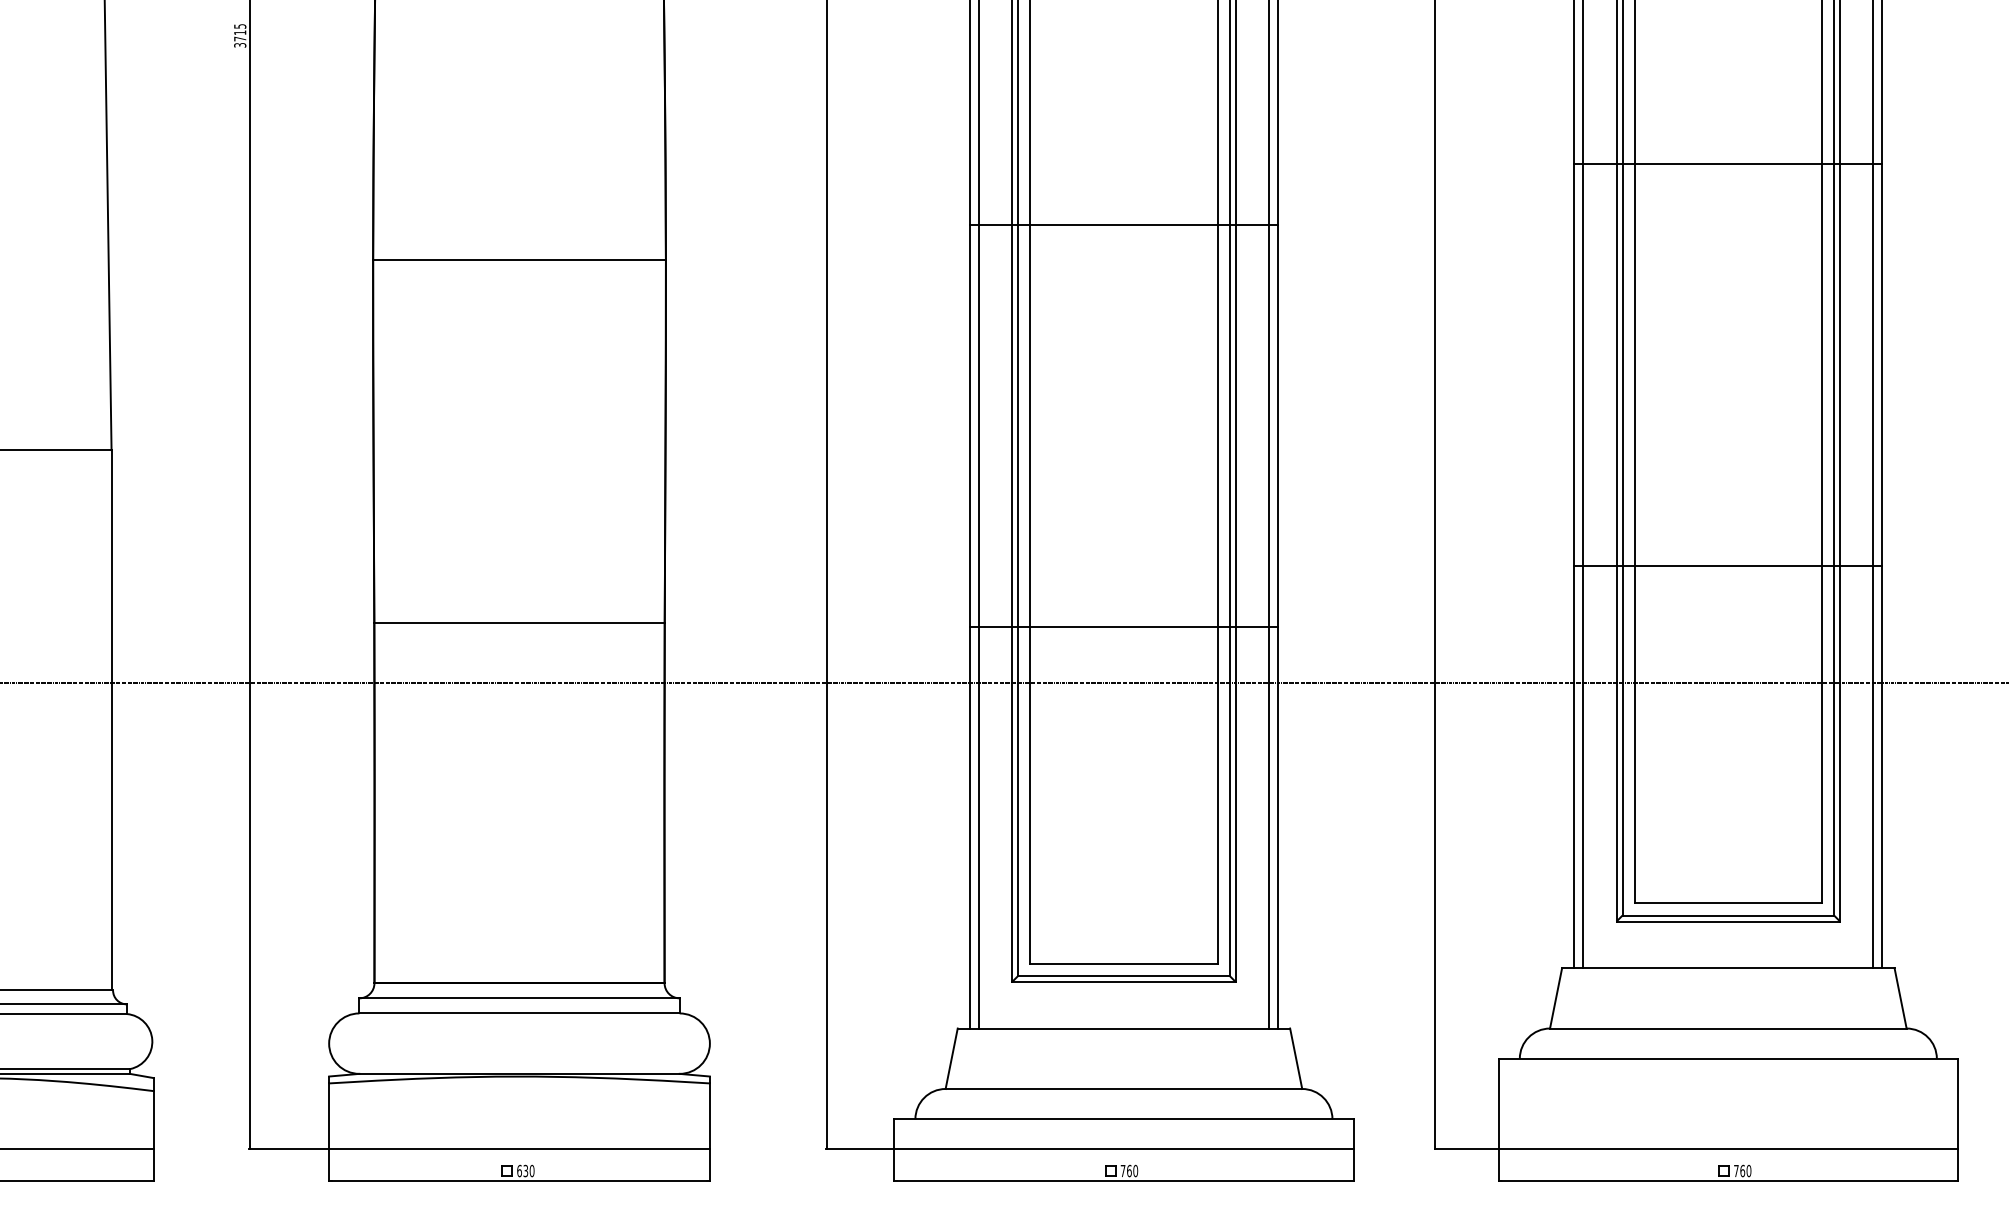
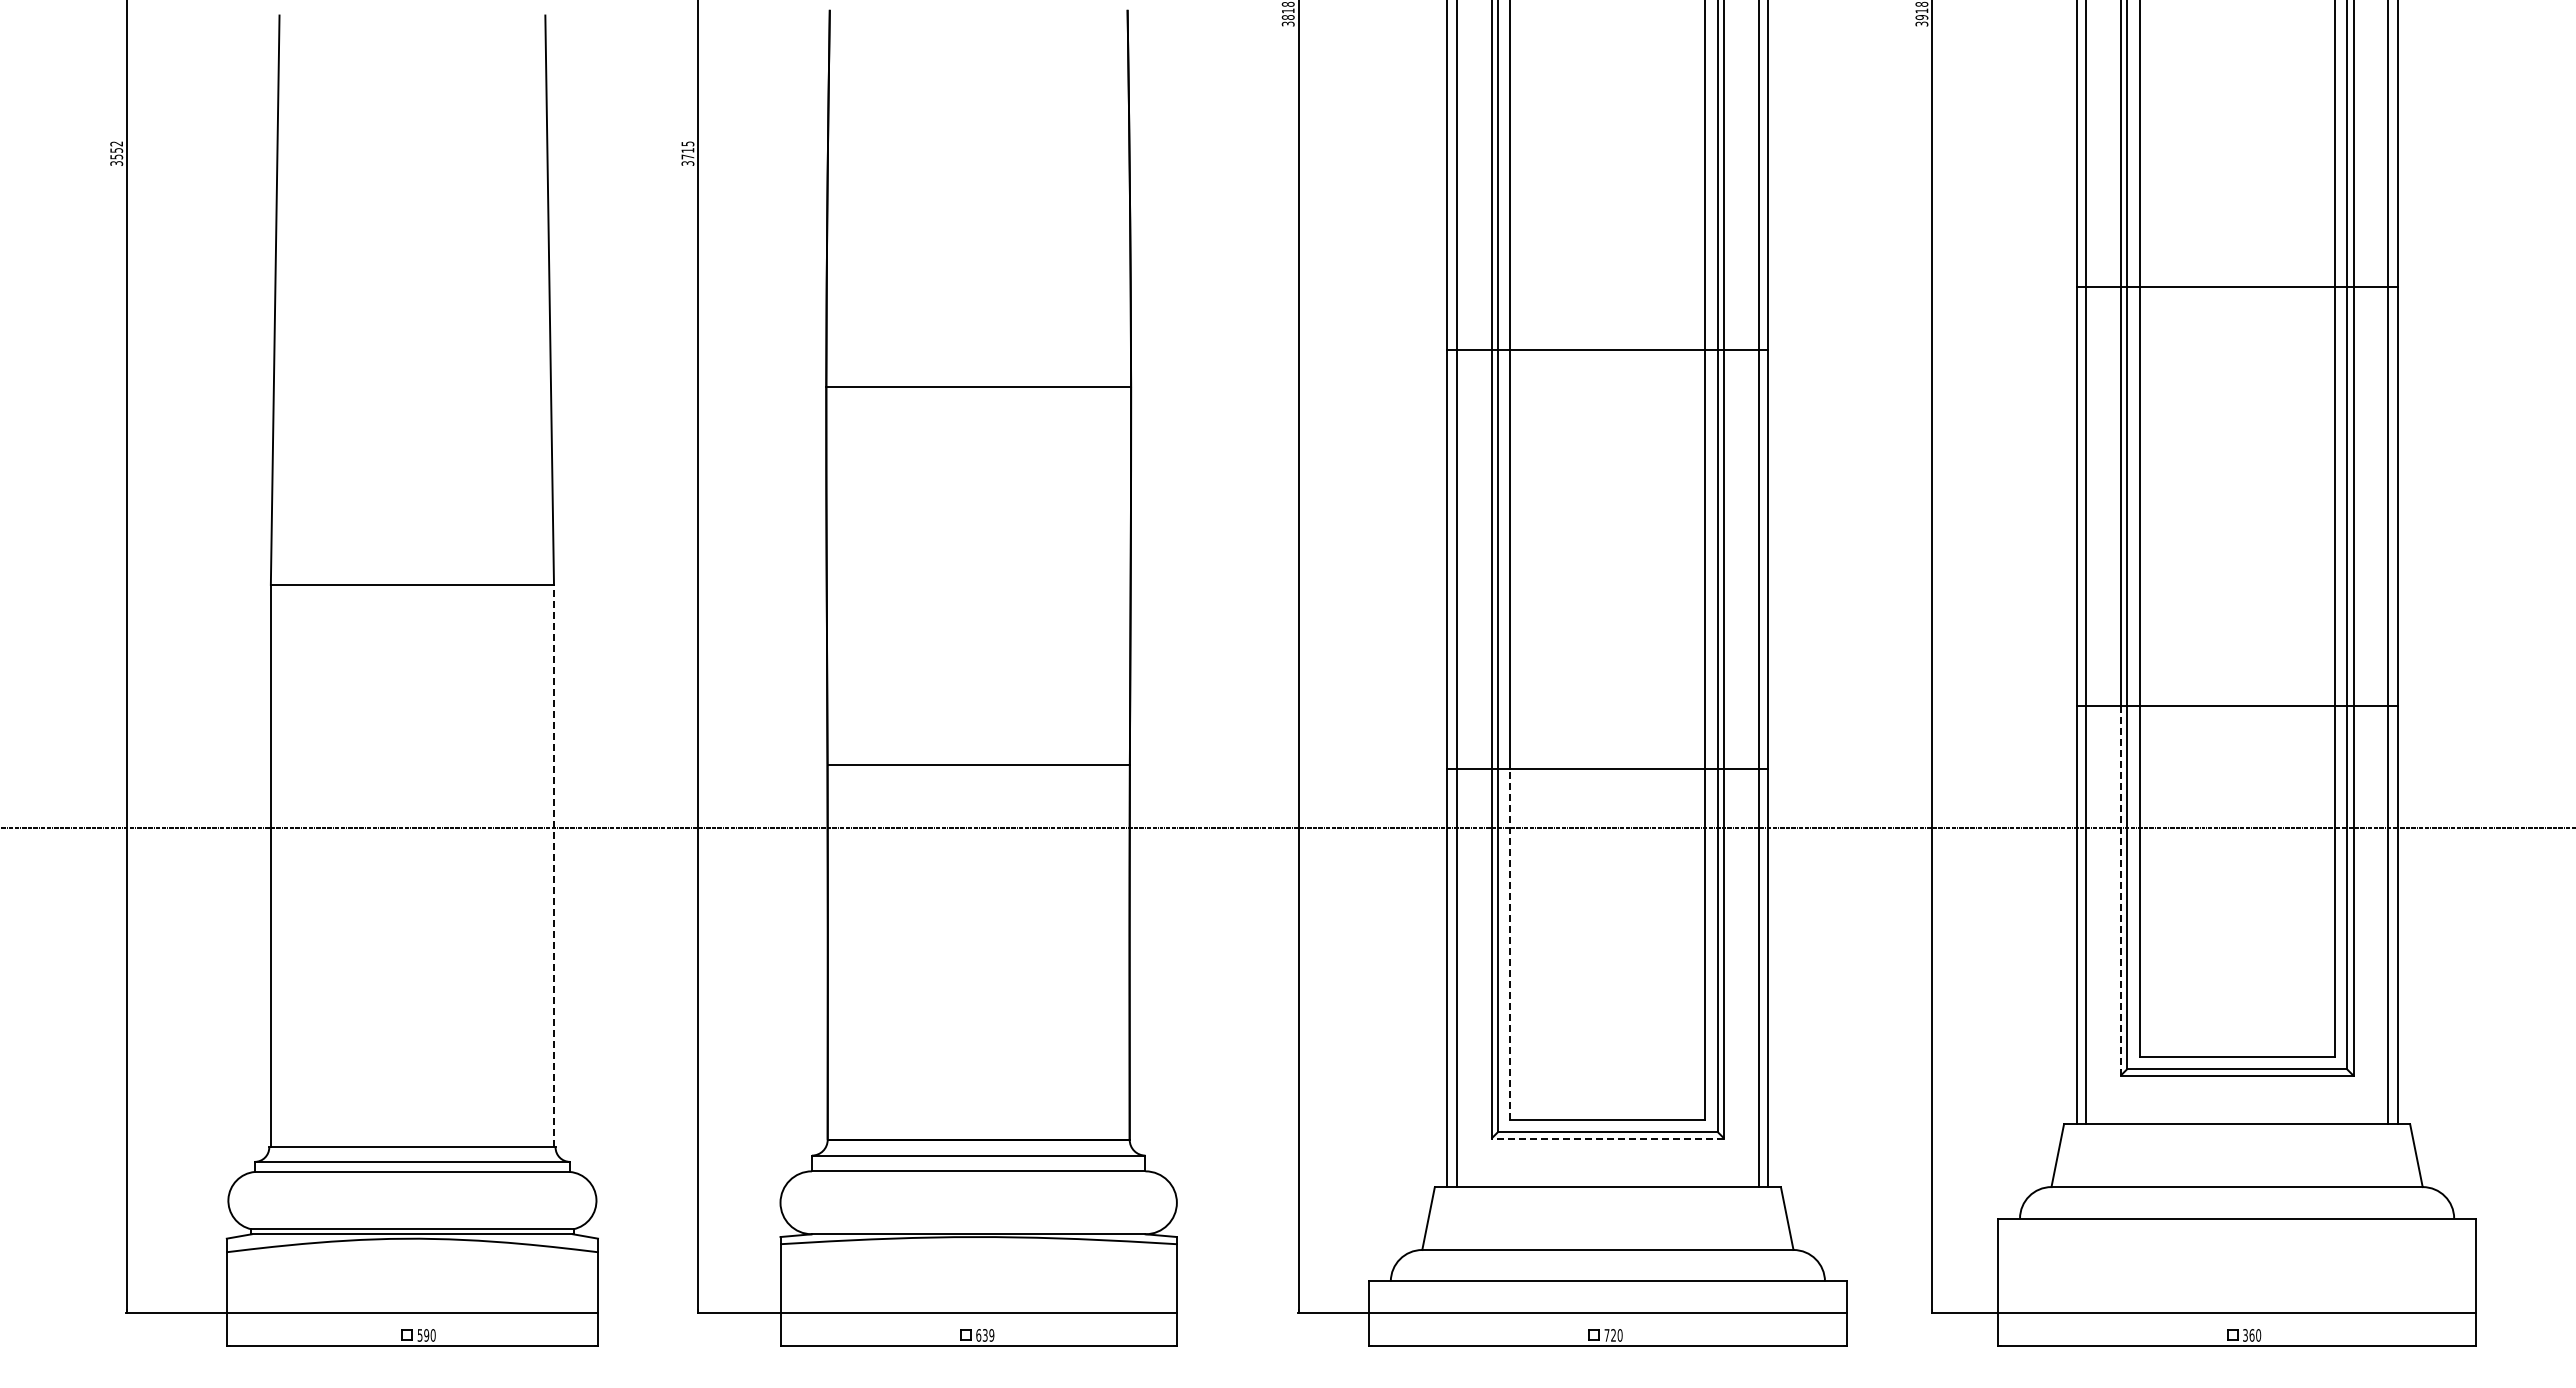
line: (112, 719) -> (554, 865), solid -> dashed
line: (1616, 743) -> (2120, 890), solid -> dashed
line: (1030, 795) -> (1510, 944), solid -> dashed
line: (1123, 981) -> (1607, 1138), solid -> dashed
text: (531, 1171) -> (991, 1335), 630 -> 639
text: (1129, 1171) -> (1613, 1335), 760 -> 720
text: (1736, 1171) -> (2245, 1335), 760 -> 360

